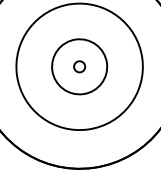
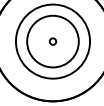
circle: (78, 66) -> (52, 41), size x1.6

